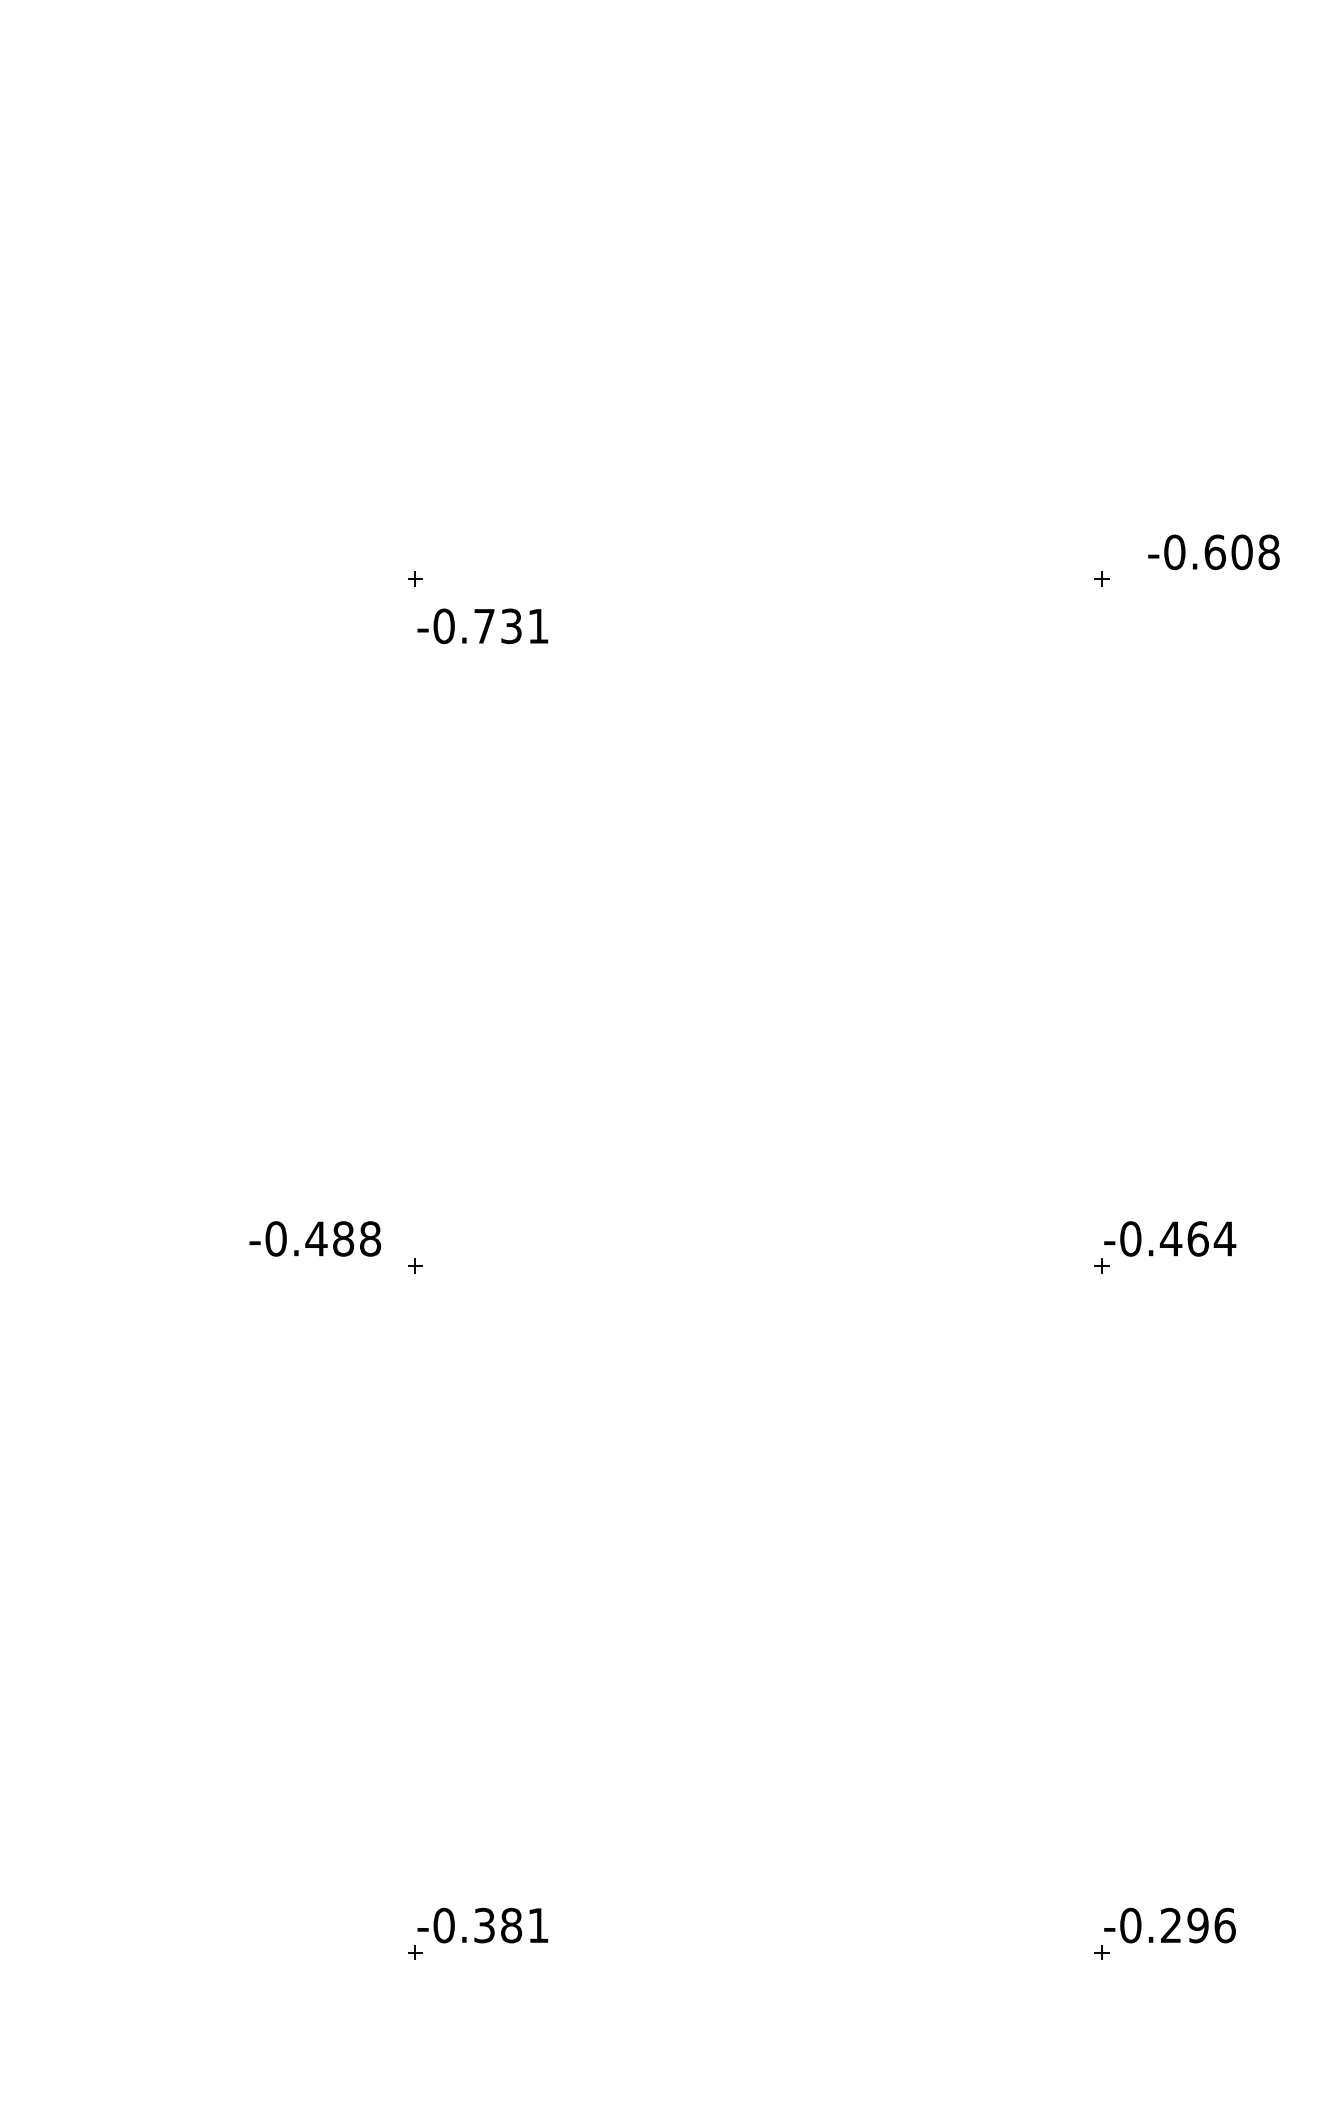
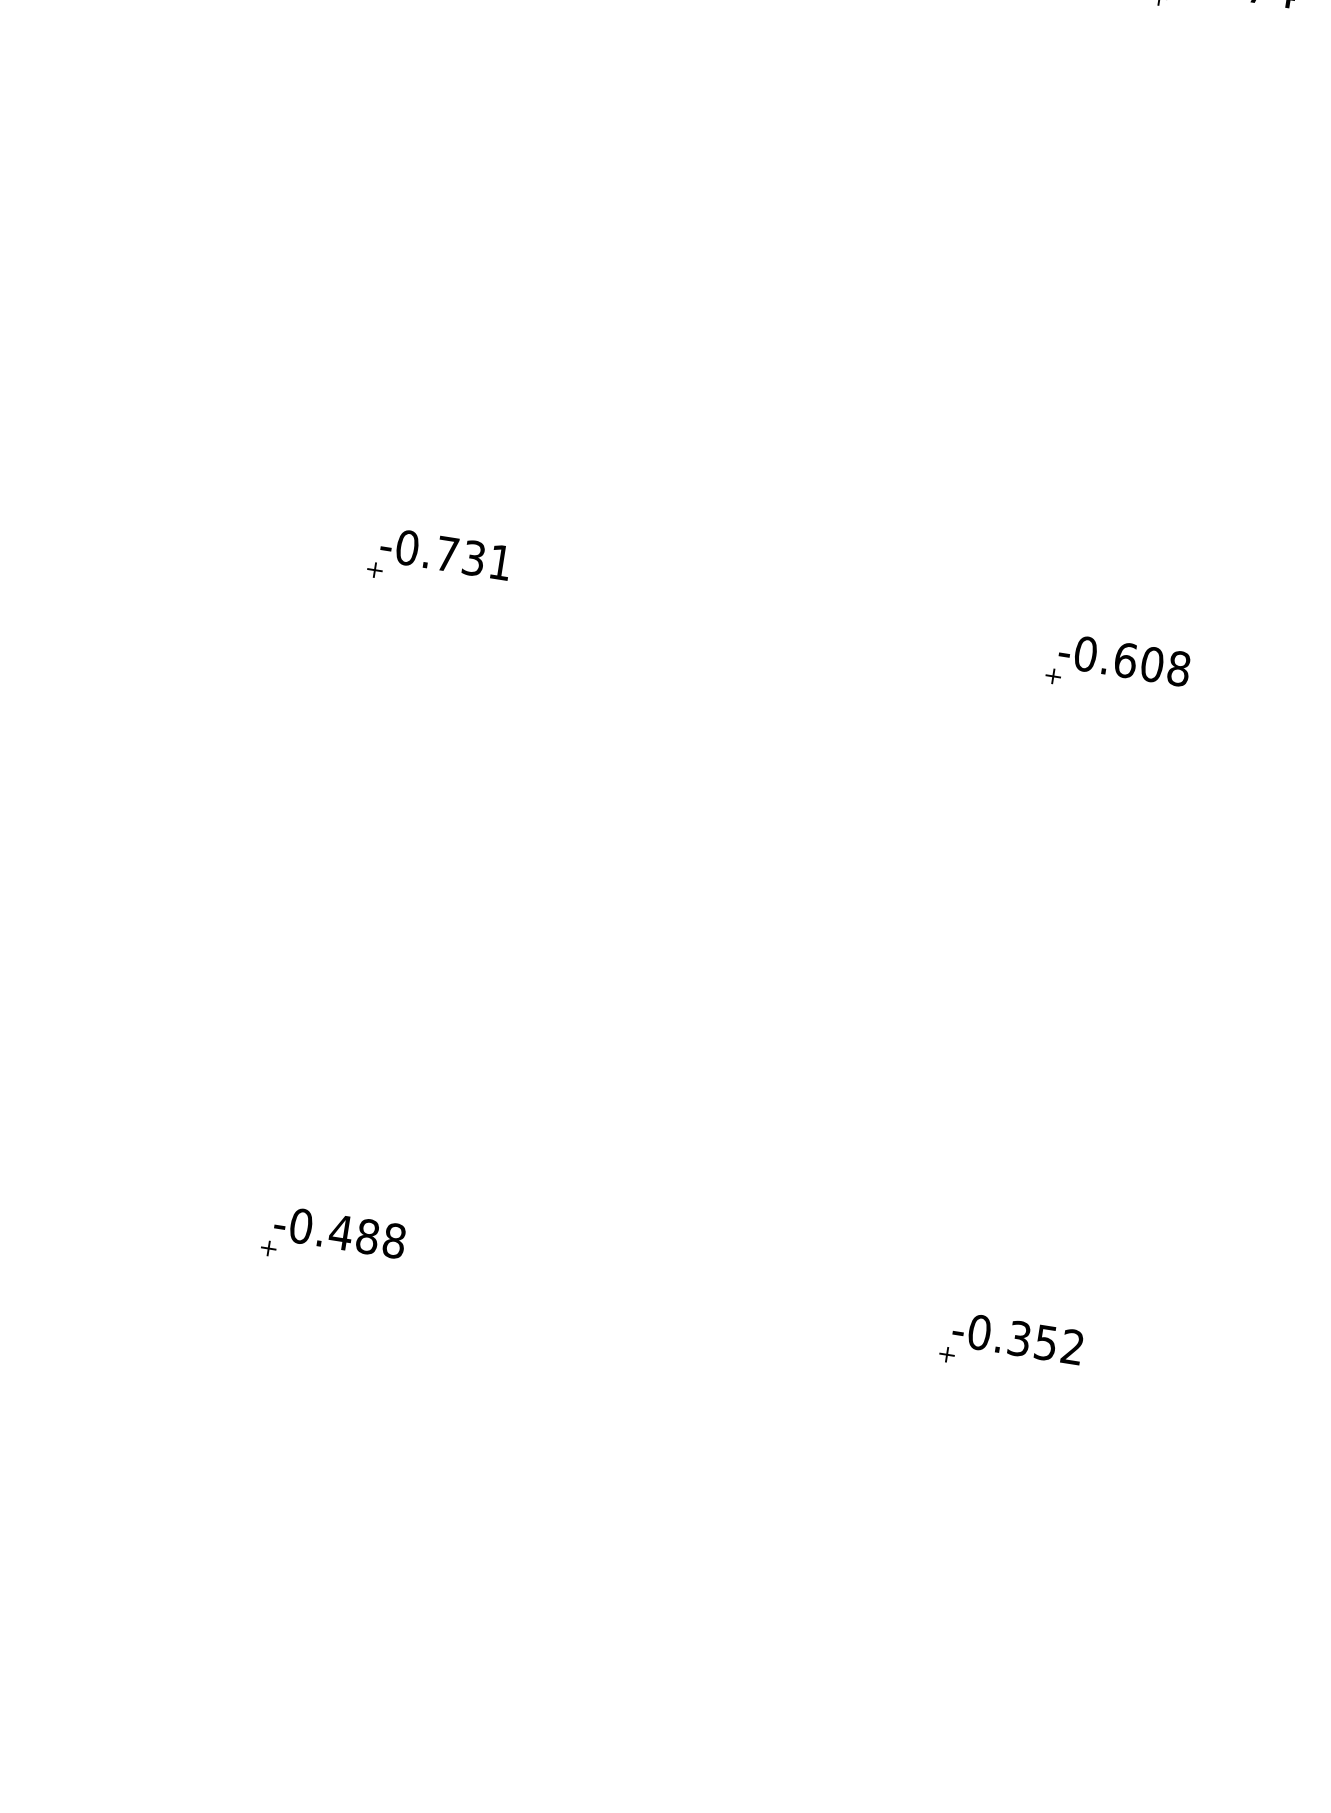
text: (1213, 552) -> (1124, 660), moved
text: (482, 626) -> (445, 554), moved
text: (315, 1238) -> (340, 1231), moved
text: (1197, 1238) -> (1045, 1342), -0.464 -> -0.352

